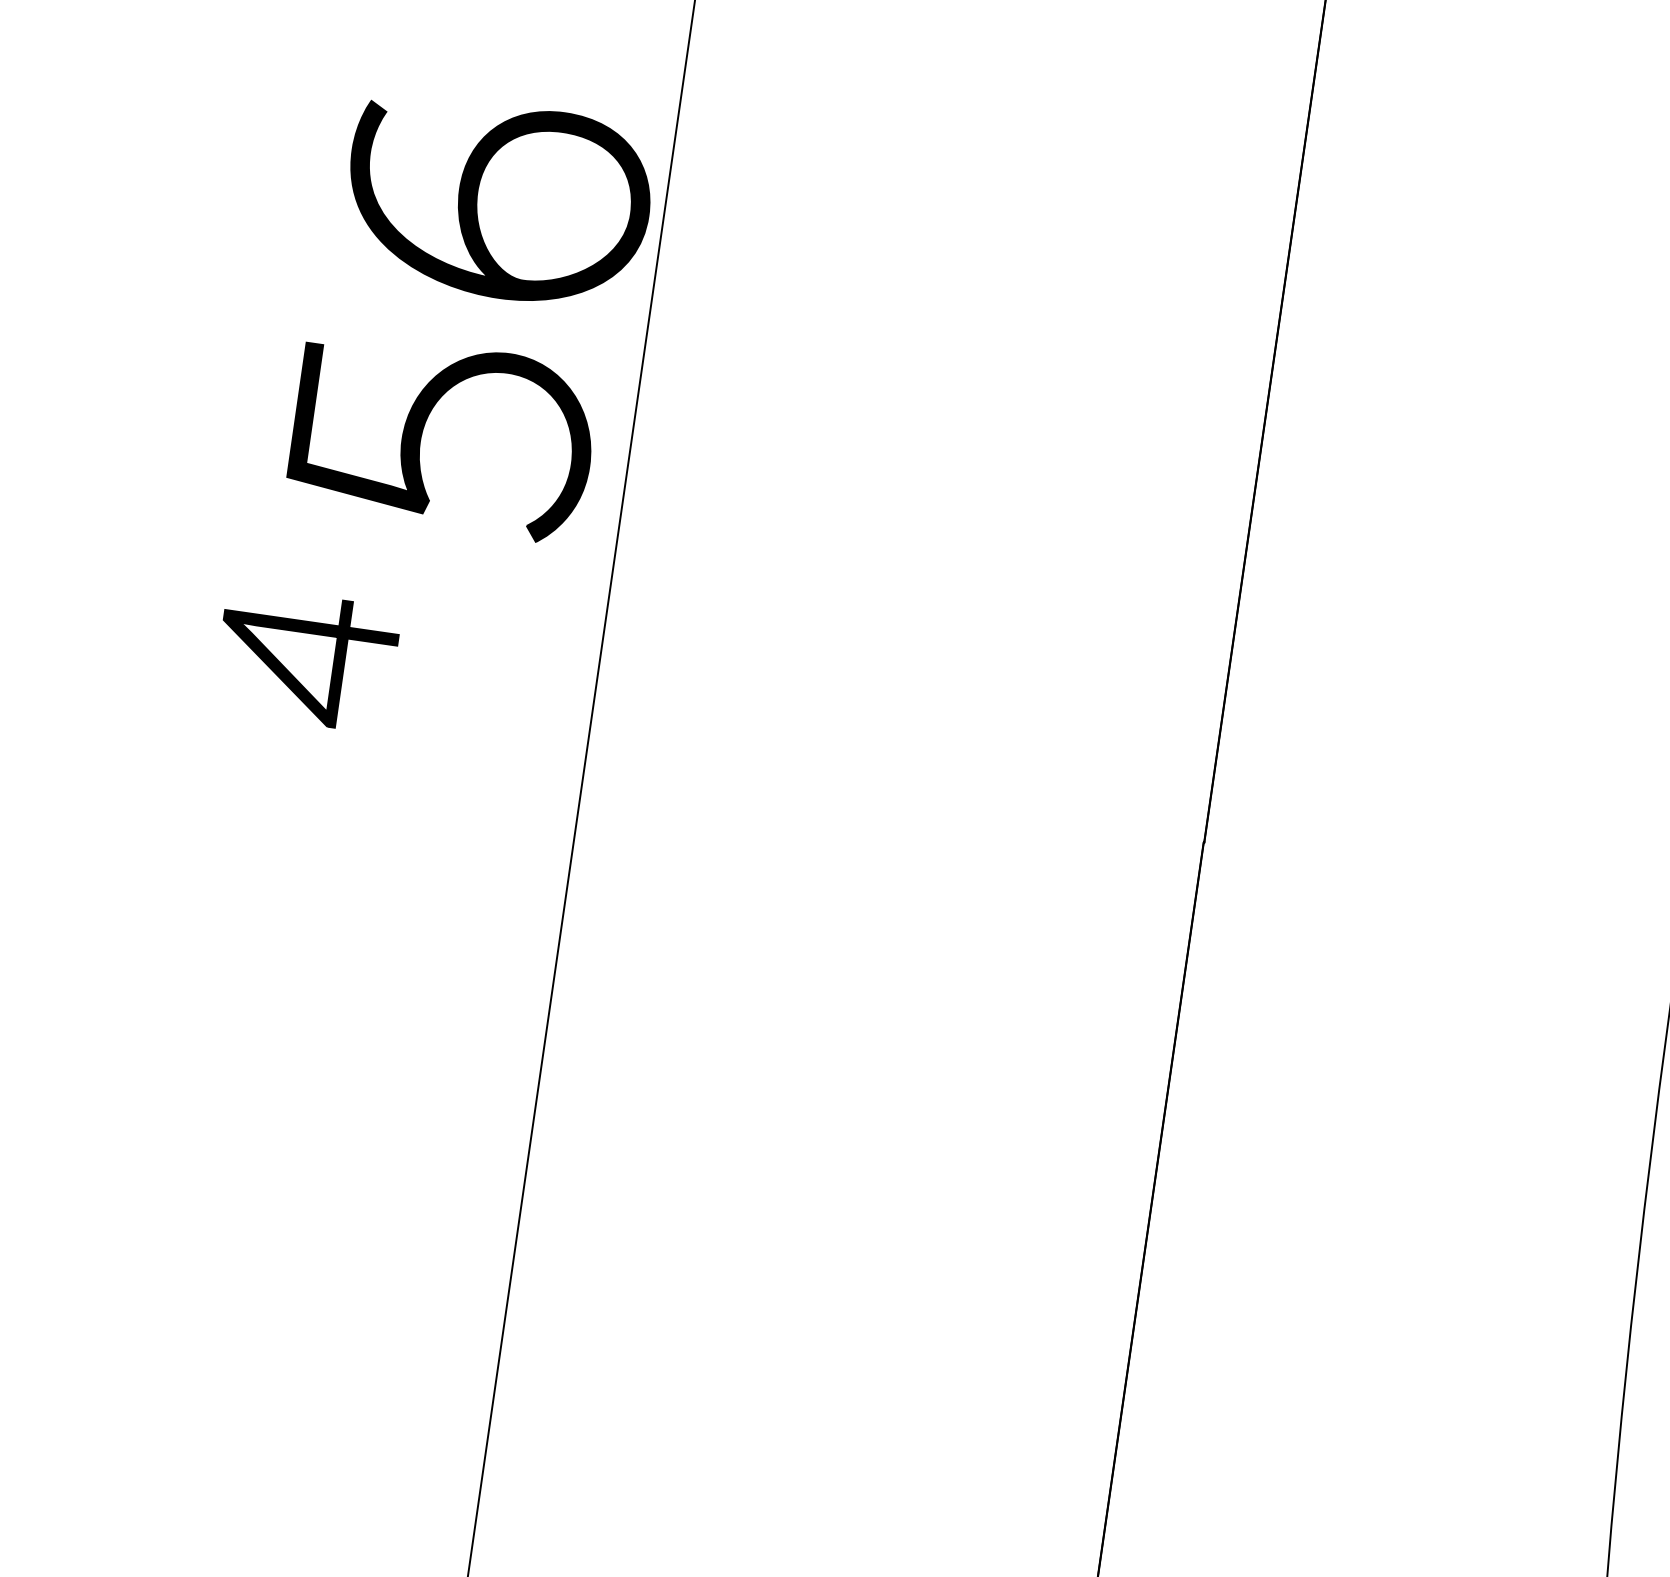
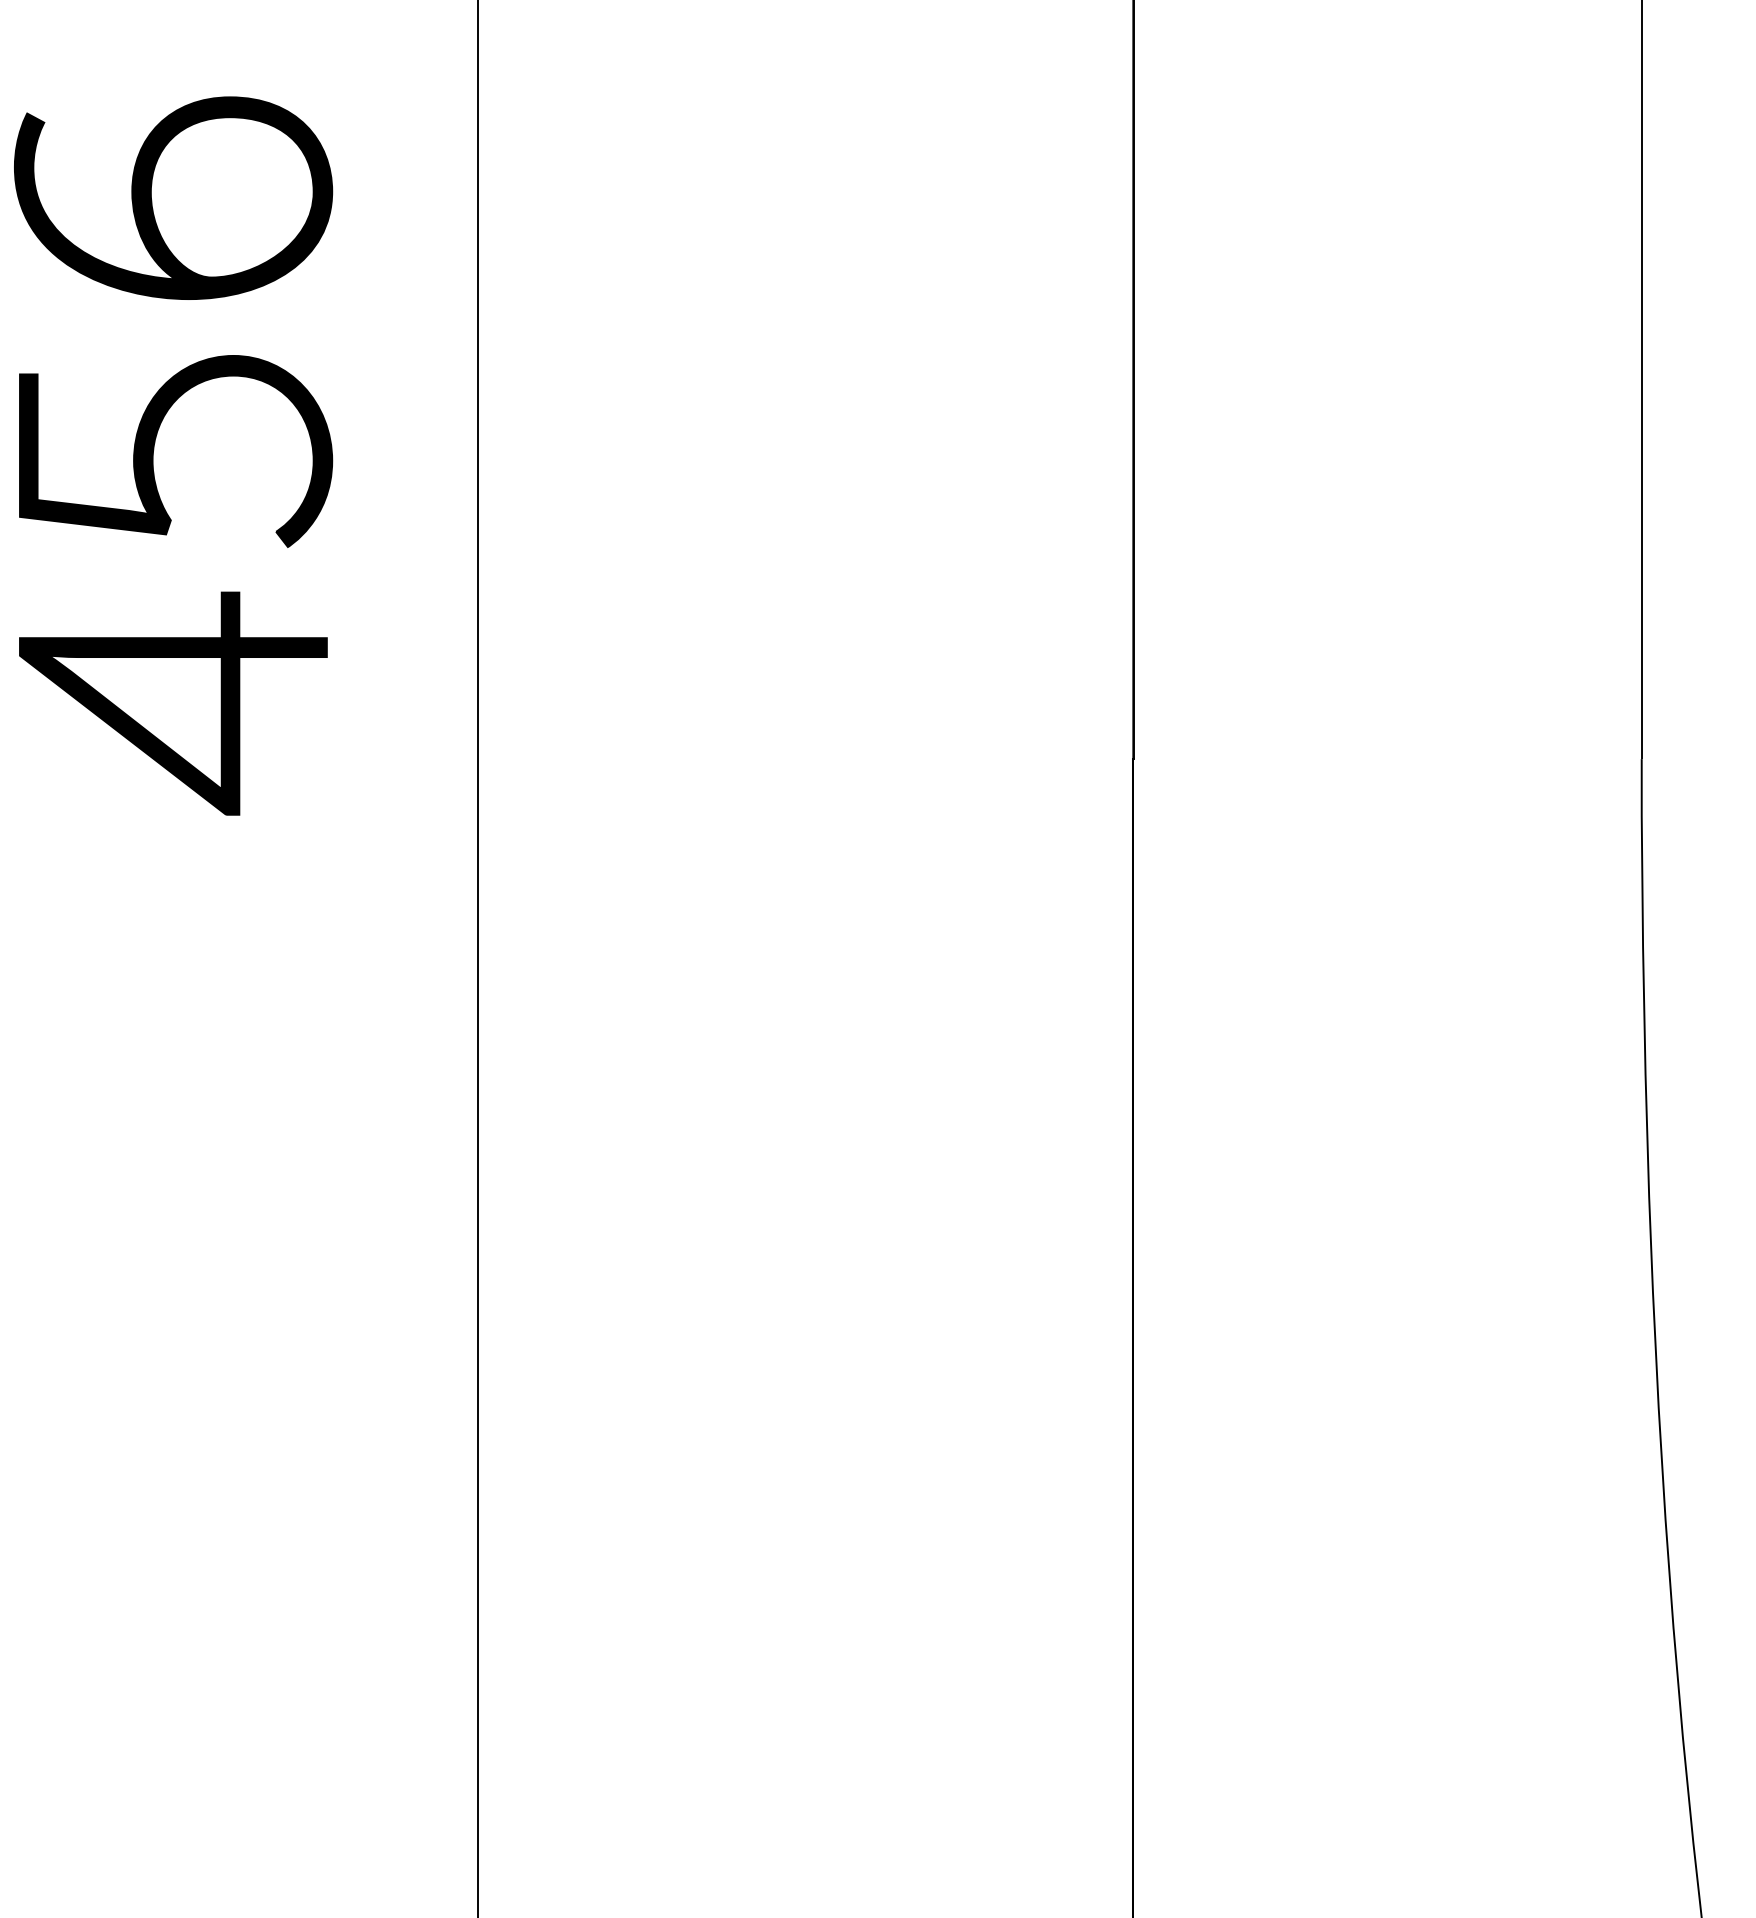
part: (498, 199) -> (173, 197), moved
part: (423, 432) -> (154, 450), moved
part: (306, 659) -> (173, 703), size x1.67

